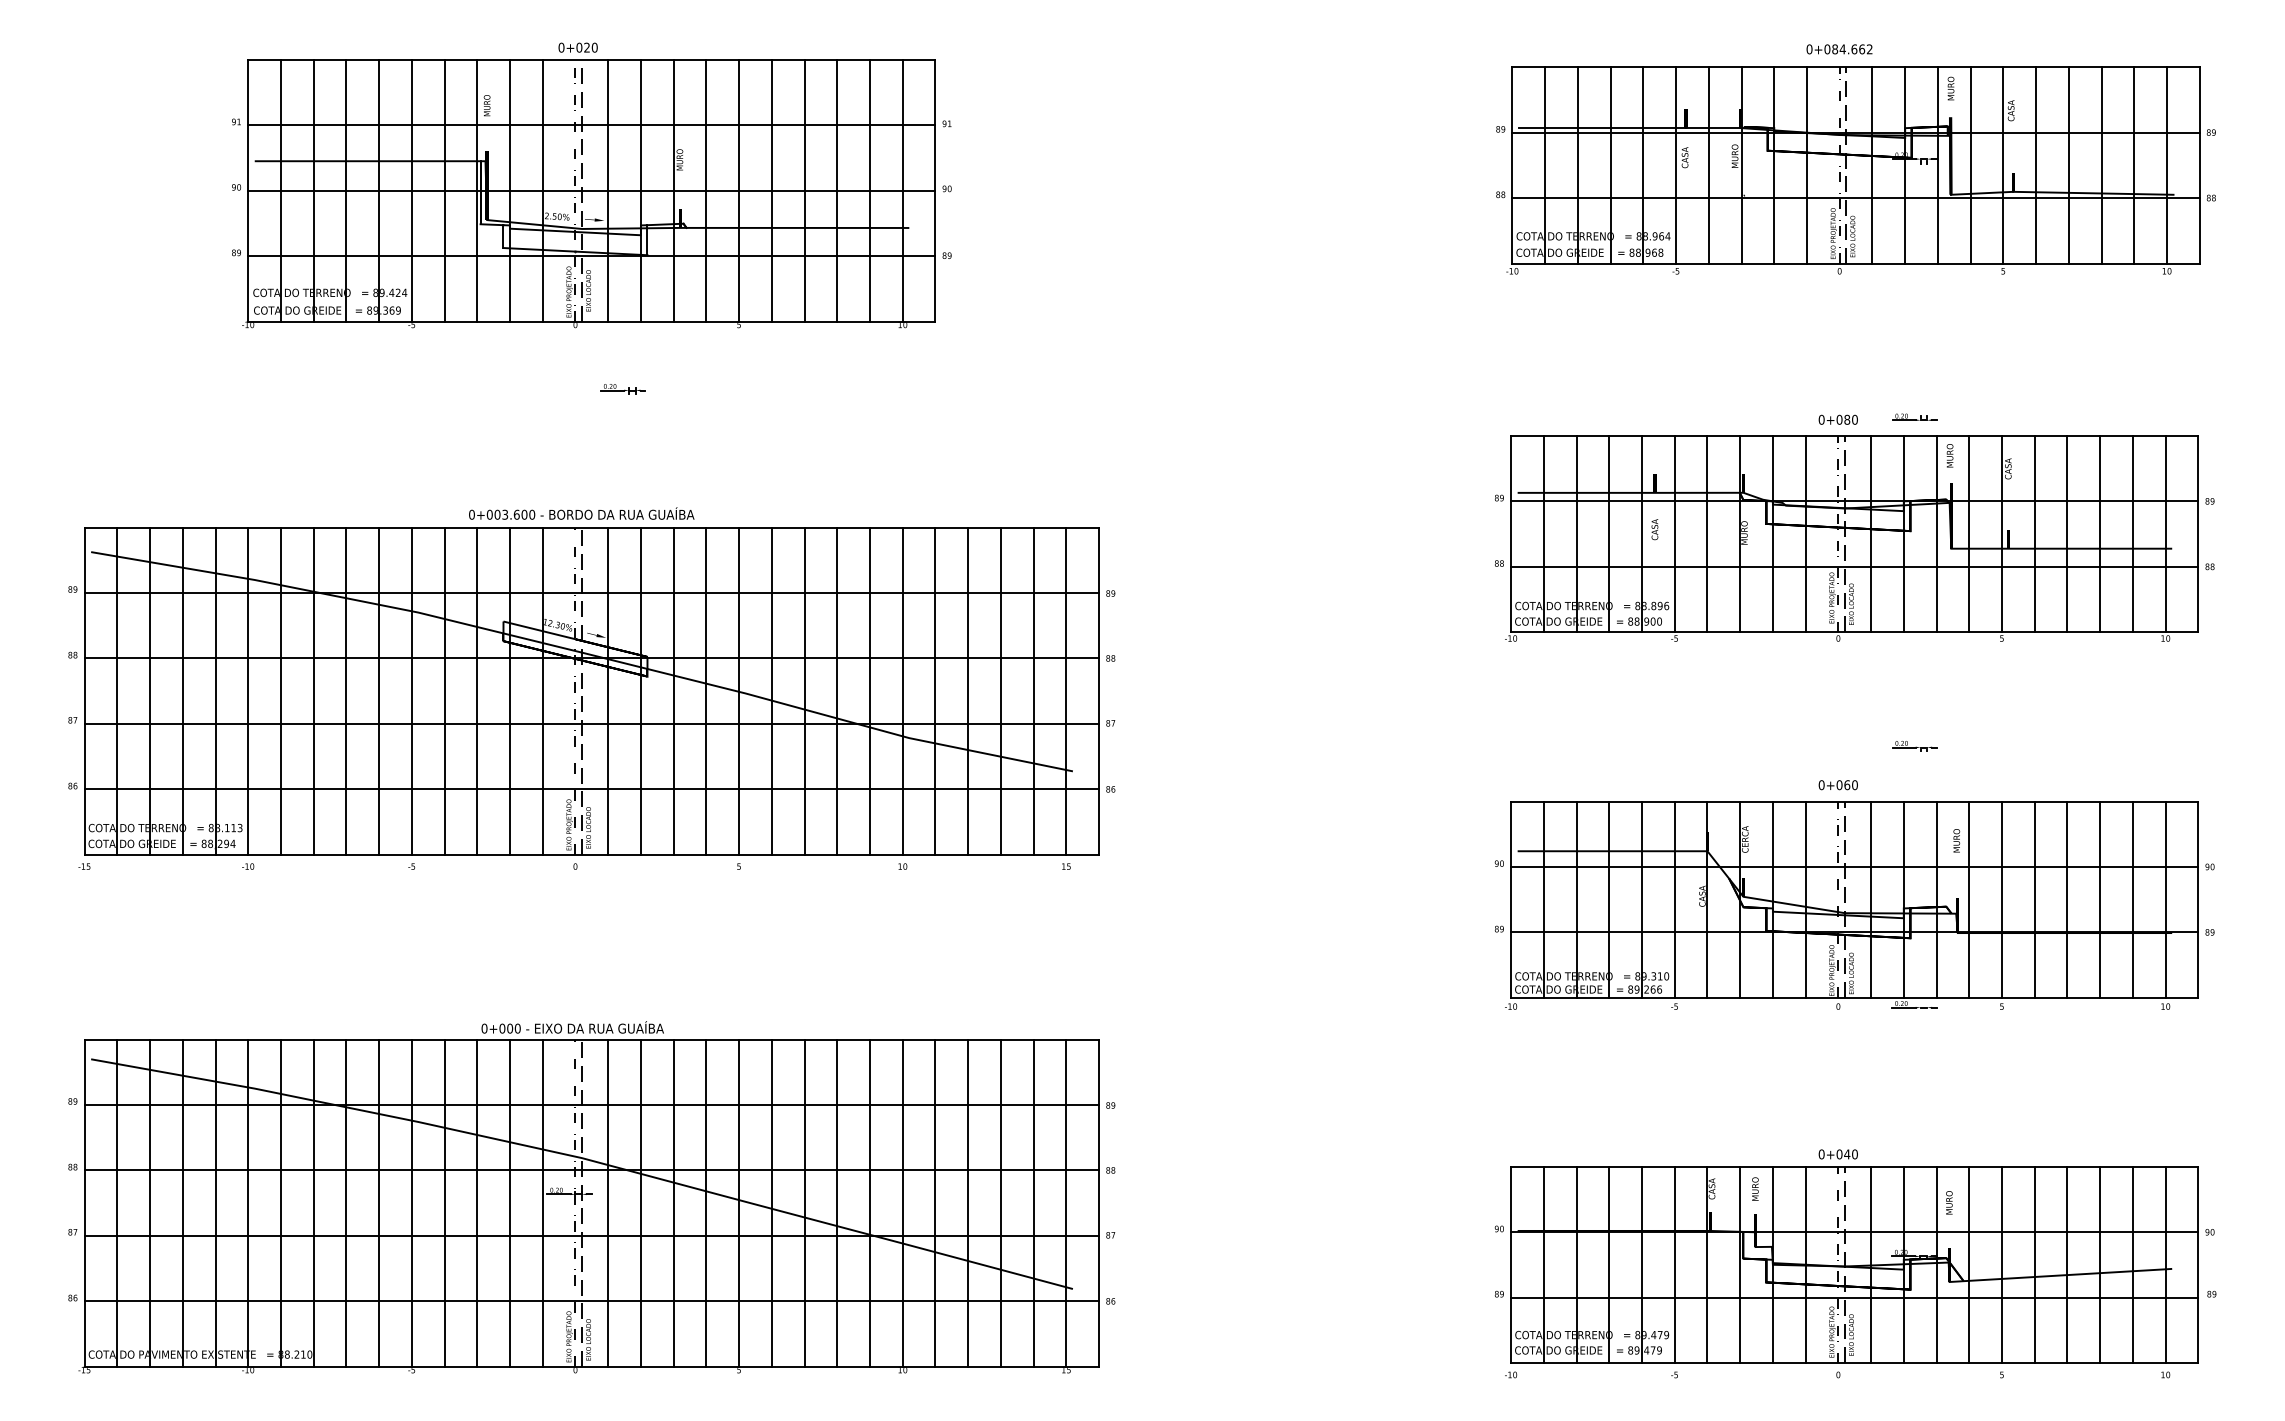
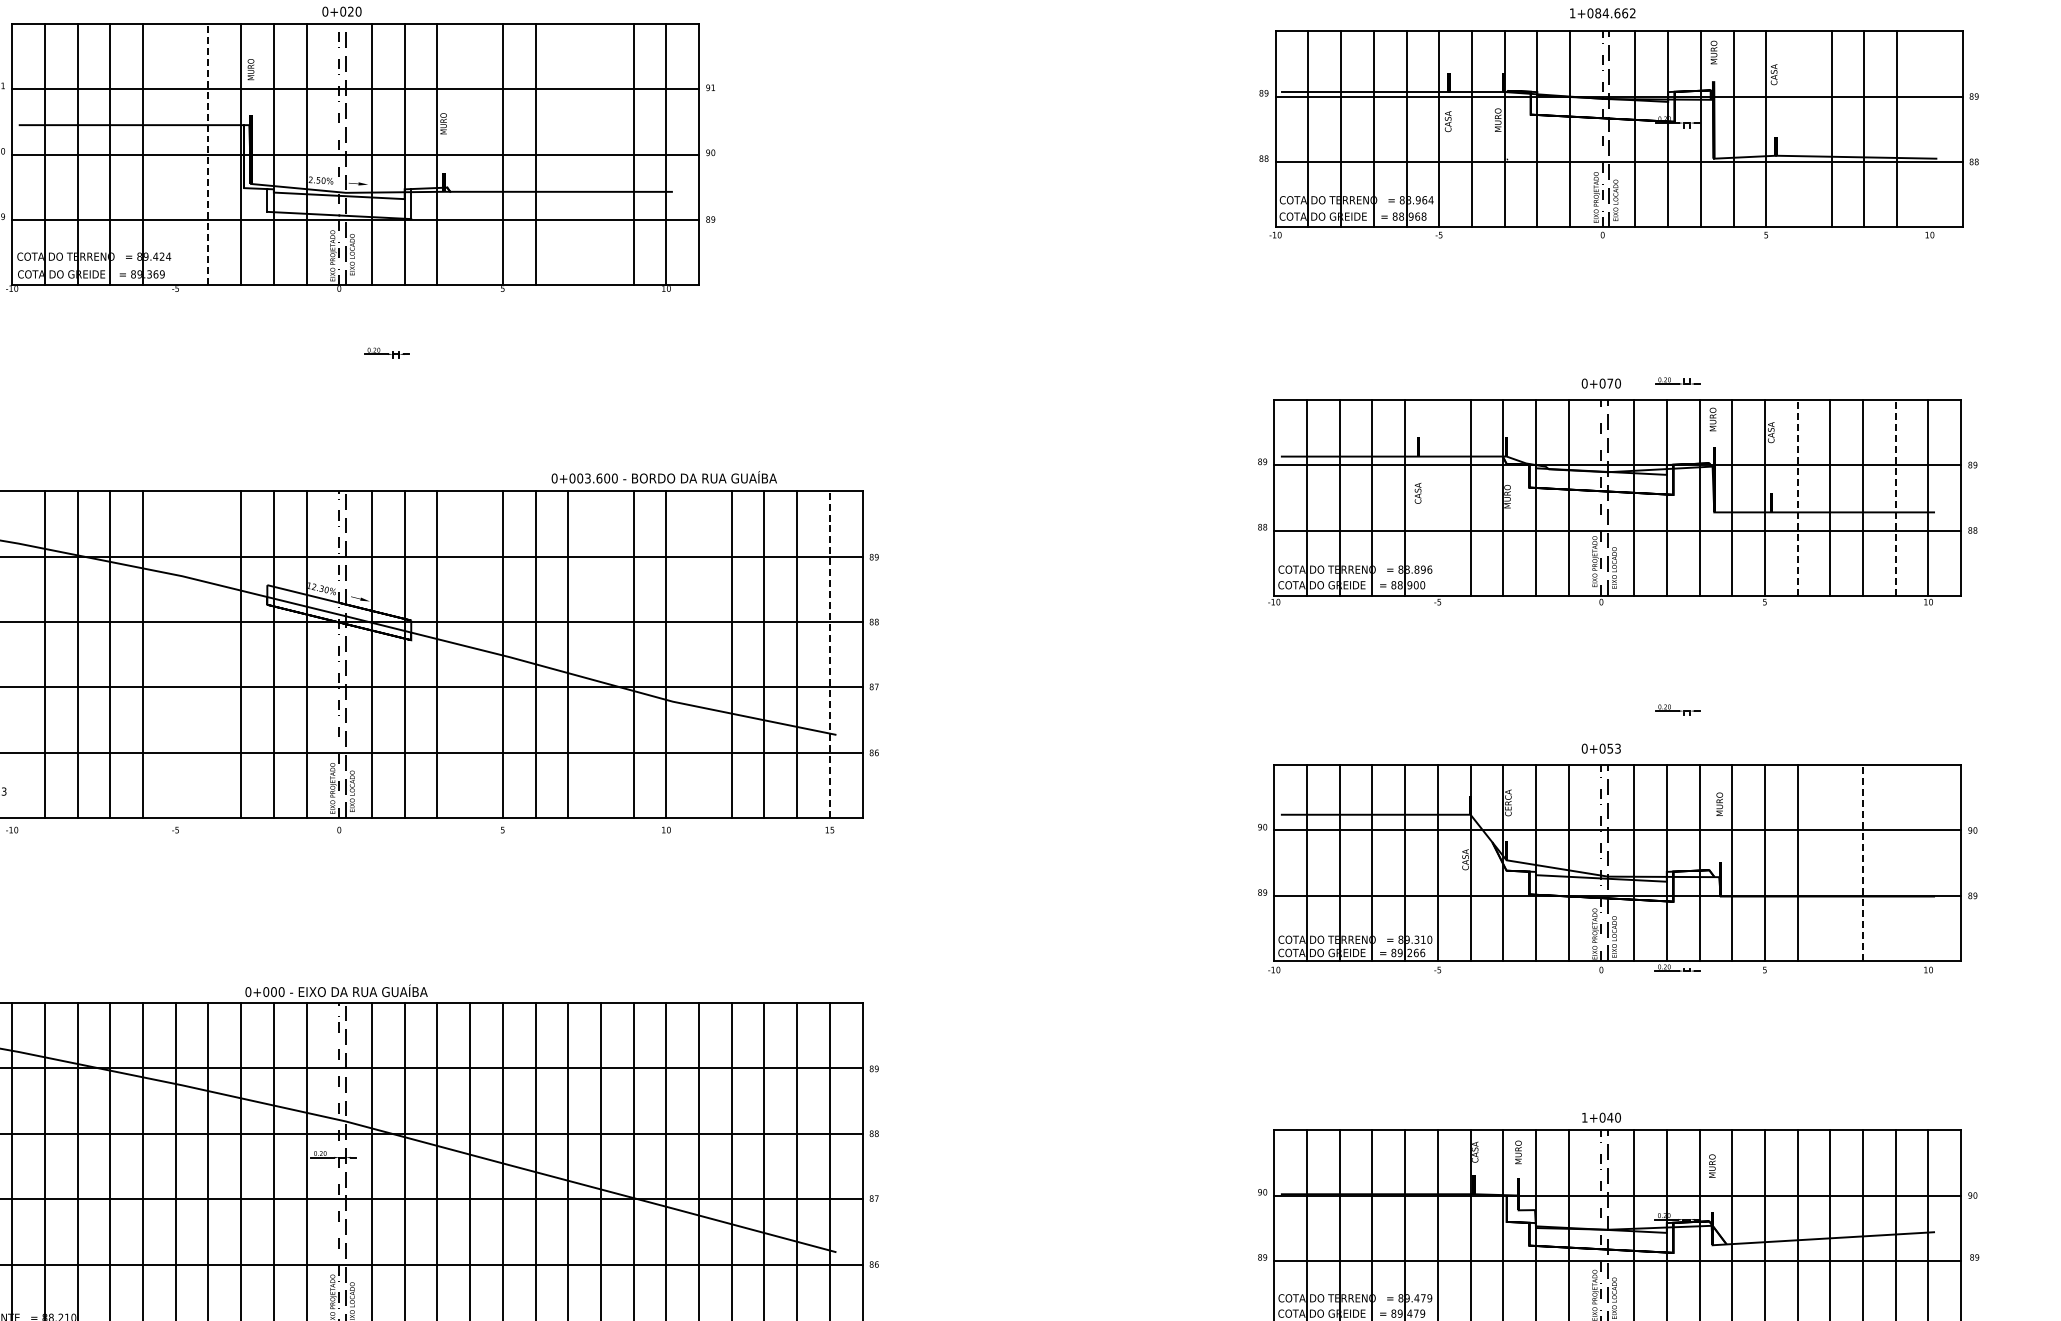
text: (1809, 49) -> (1572, 13), 0+084.662 -> 1+084.662
line: (2036, 165) -> (1799, 129), removed
line: (2166, 165) -> (1929, 129), removed
line: (411, 190) -> (175, 154), removed
line: (444, 190) -> (208, 154), solid -> dashed
line: (706, 190) -> (470, 154), removed
line: (804, 190) -> (568, 154), removed
line: (837, 190) -> (601, 154), removed
text: (1847, 419) -> (1610, 383), 0+080 -> 0+070
text: (581, 513) -> (664, 477), moved
line: (1674, 533) -> (1437, 497), removed
line: (2034, 533) -> (1797, 497), solid -> dashed
line: (2132, 533) -> (1895, 497), solid -> dashed
line: (248, 690) -> (12, 654), removed
line: (411, 690) -> (175, 654), removed
line: (444, 690) -> (208, 654), removed
line: (706, 690) -> (470, 654), removed
line: (837, 690) -> (601, 654), removed
line: (935, 690) -> (699, 654), removed
line: (1066, 691) -> (830, 655), solid -> dashed
text: (1850, 785) -> (1613, 749), 0+060 -> 0+053
line: (2067, 899) -> (1830, 862), removed
line: (2100, 899) -> (1863, 862), solid -> dashed
line: (2132, 899) -> (1895, 862), removed
line: (2165, 899) -> (1928, 862), removed
text: (1821, 1154) -> (1584, 1117), 0+040 -> 1+040

